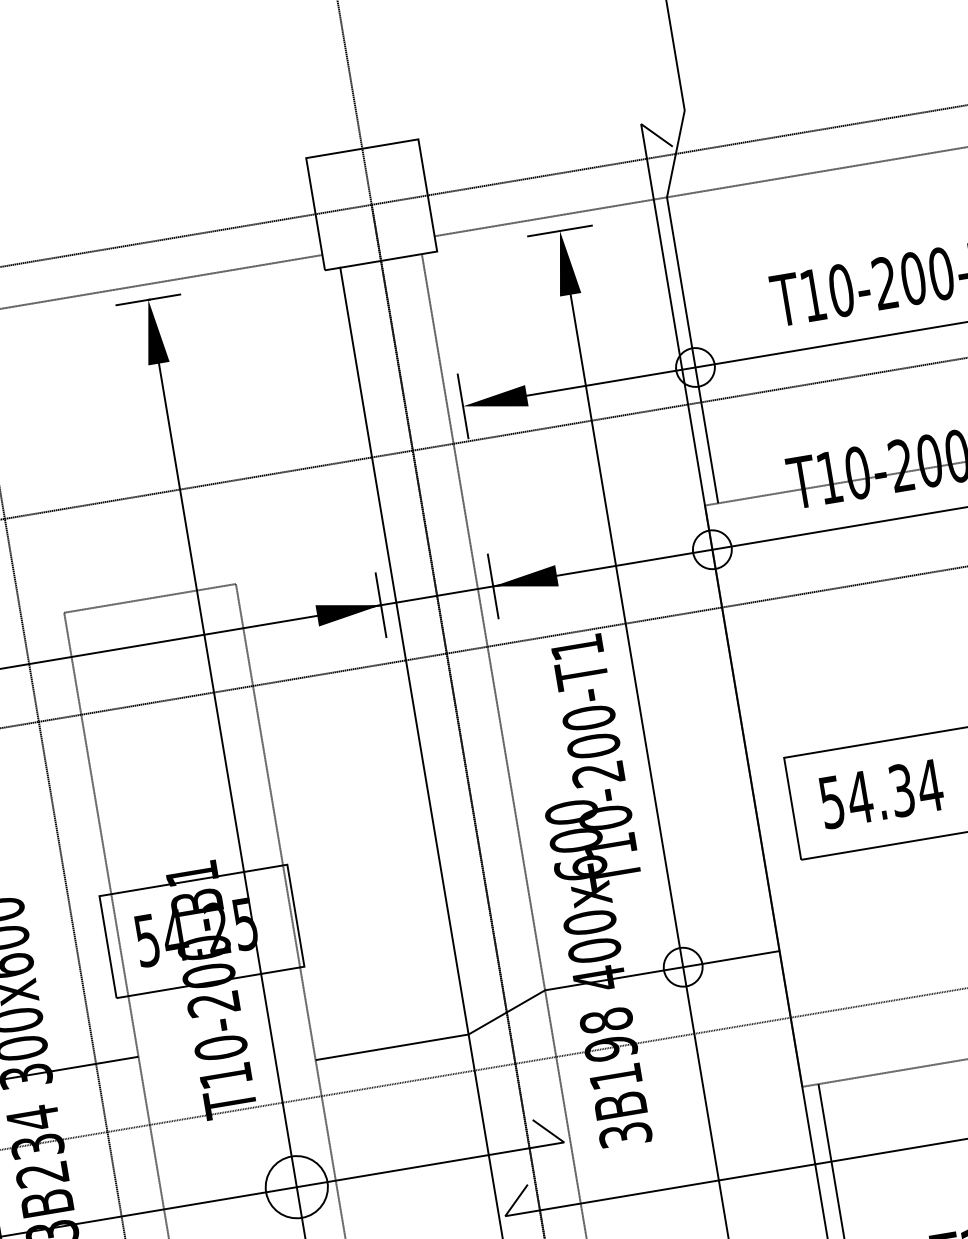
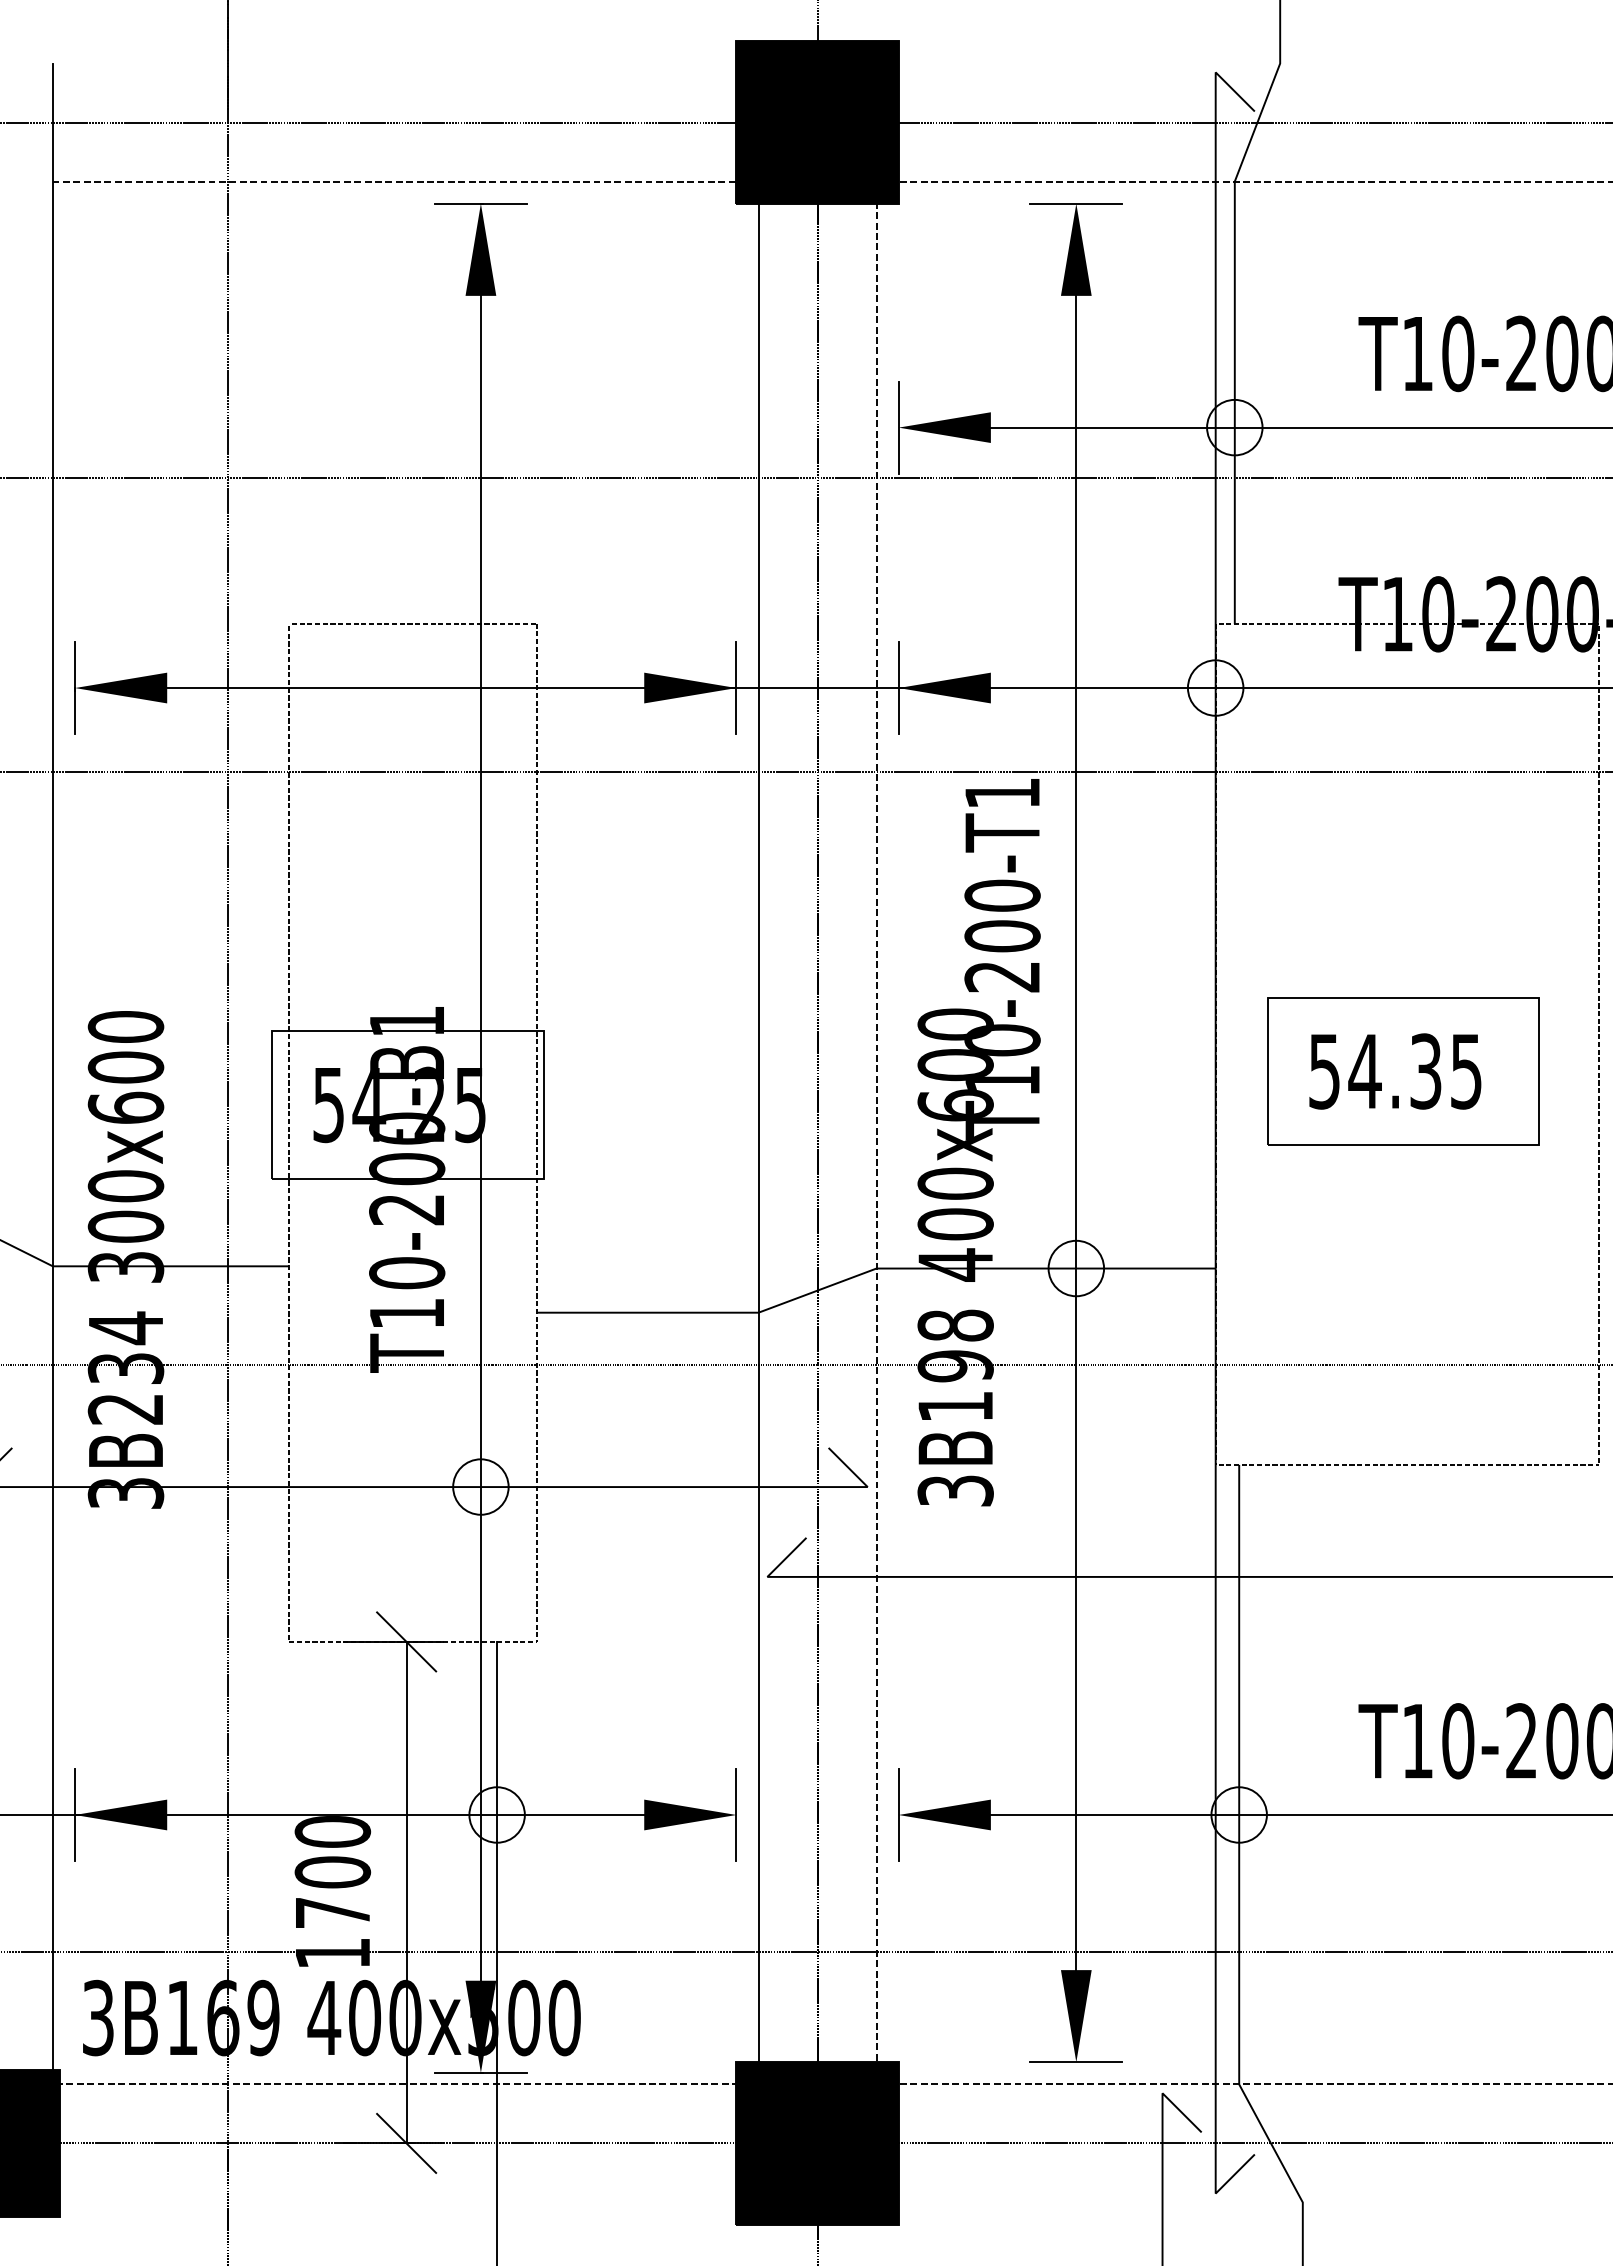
fill: (371, 204) -> (817, 122), added
text: (930, 785) -> (1466, 1071), 54.34 -> 54.35
circle: (296, 1186) -> (480, 1486), size x0.62

